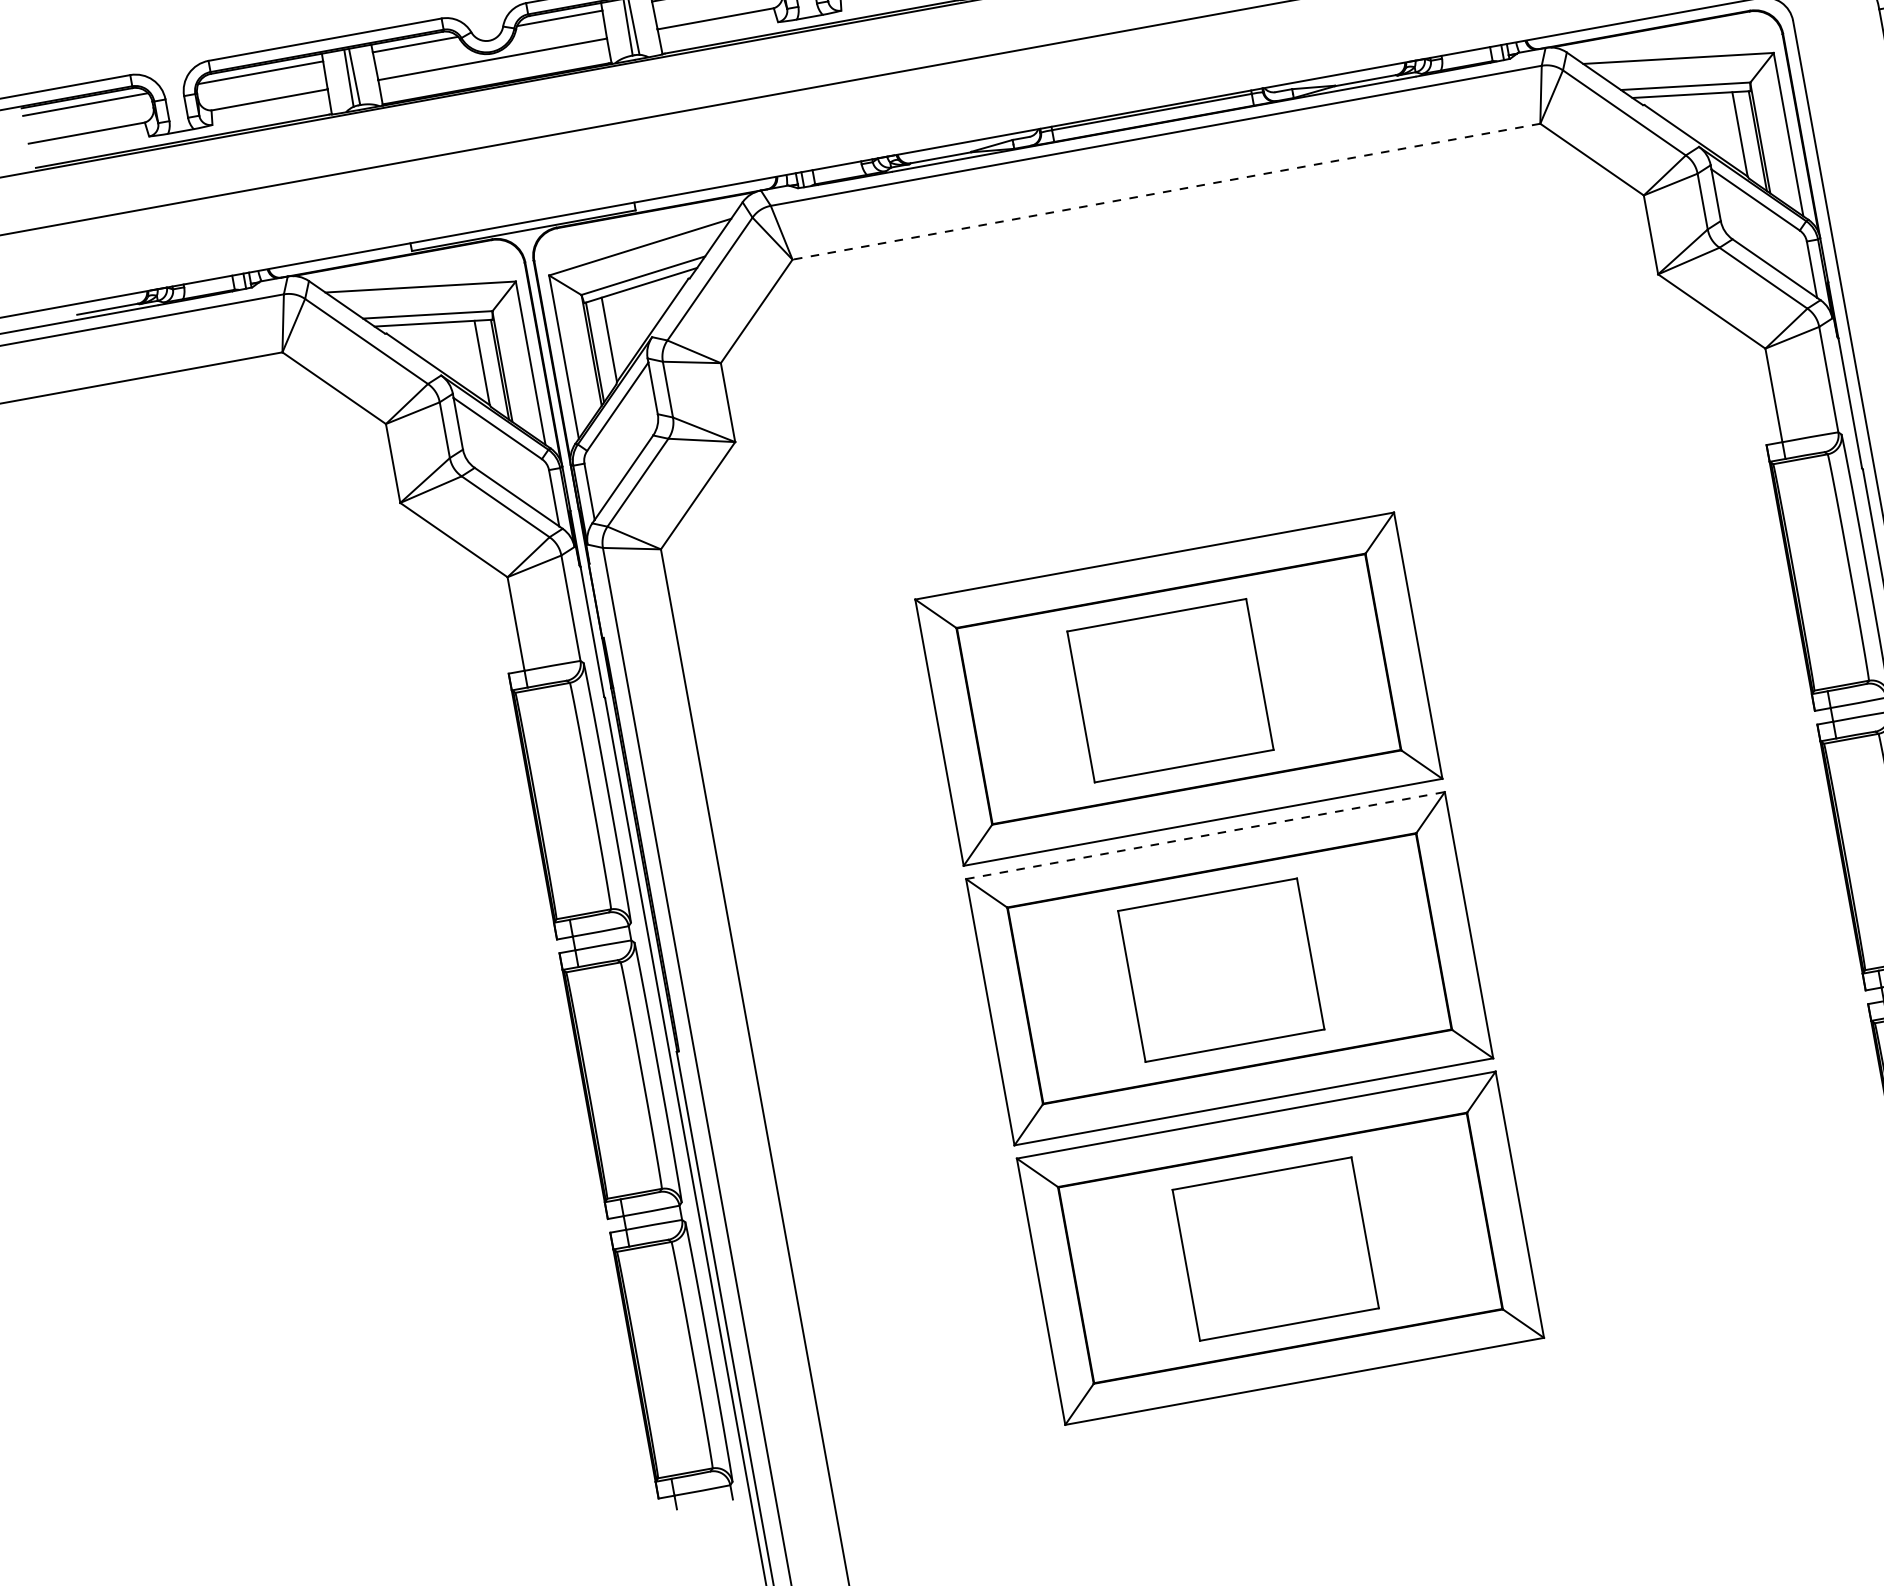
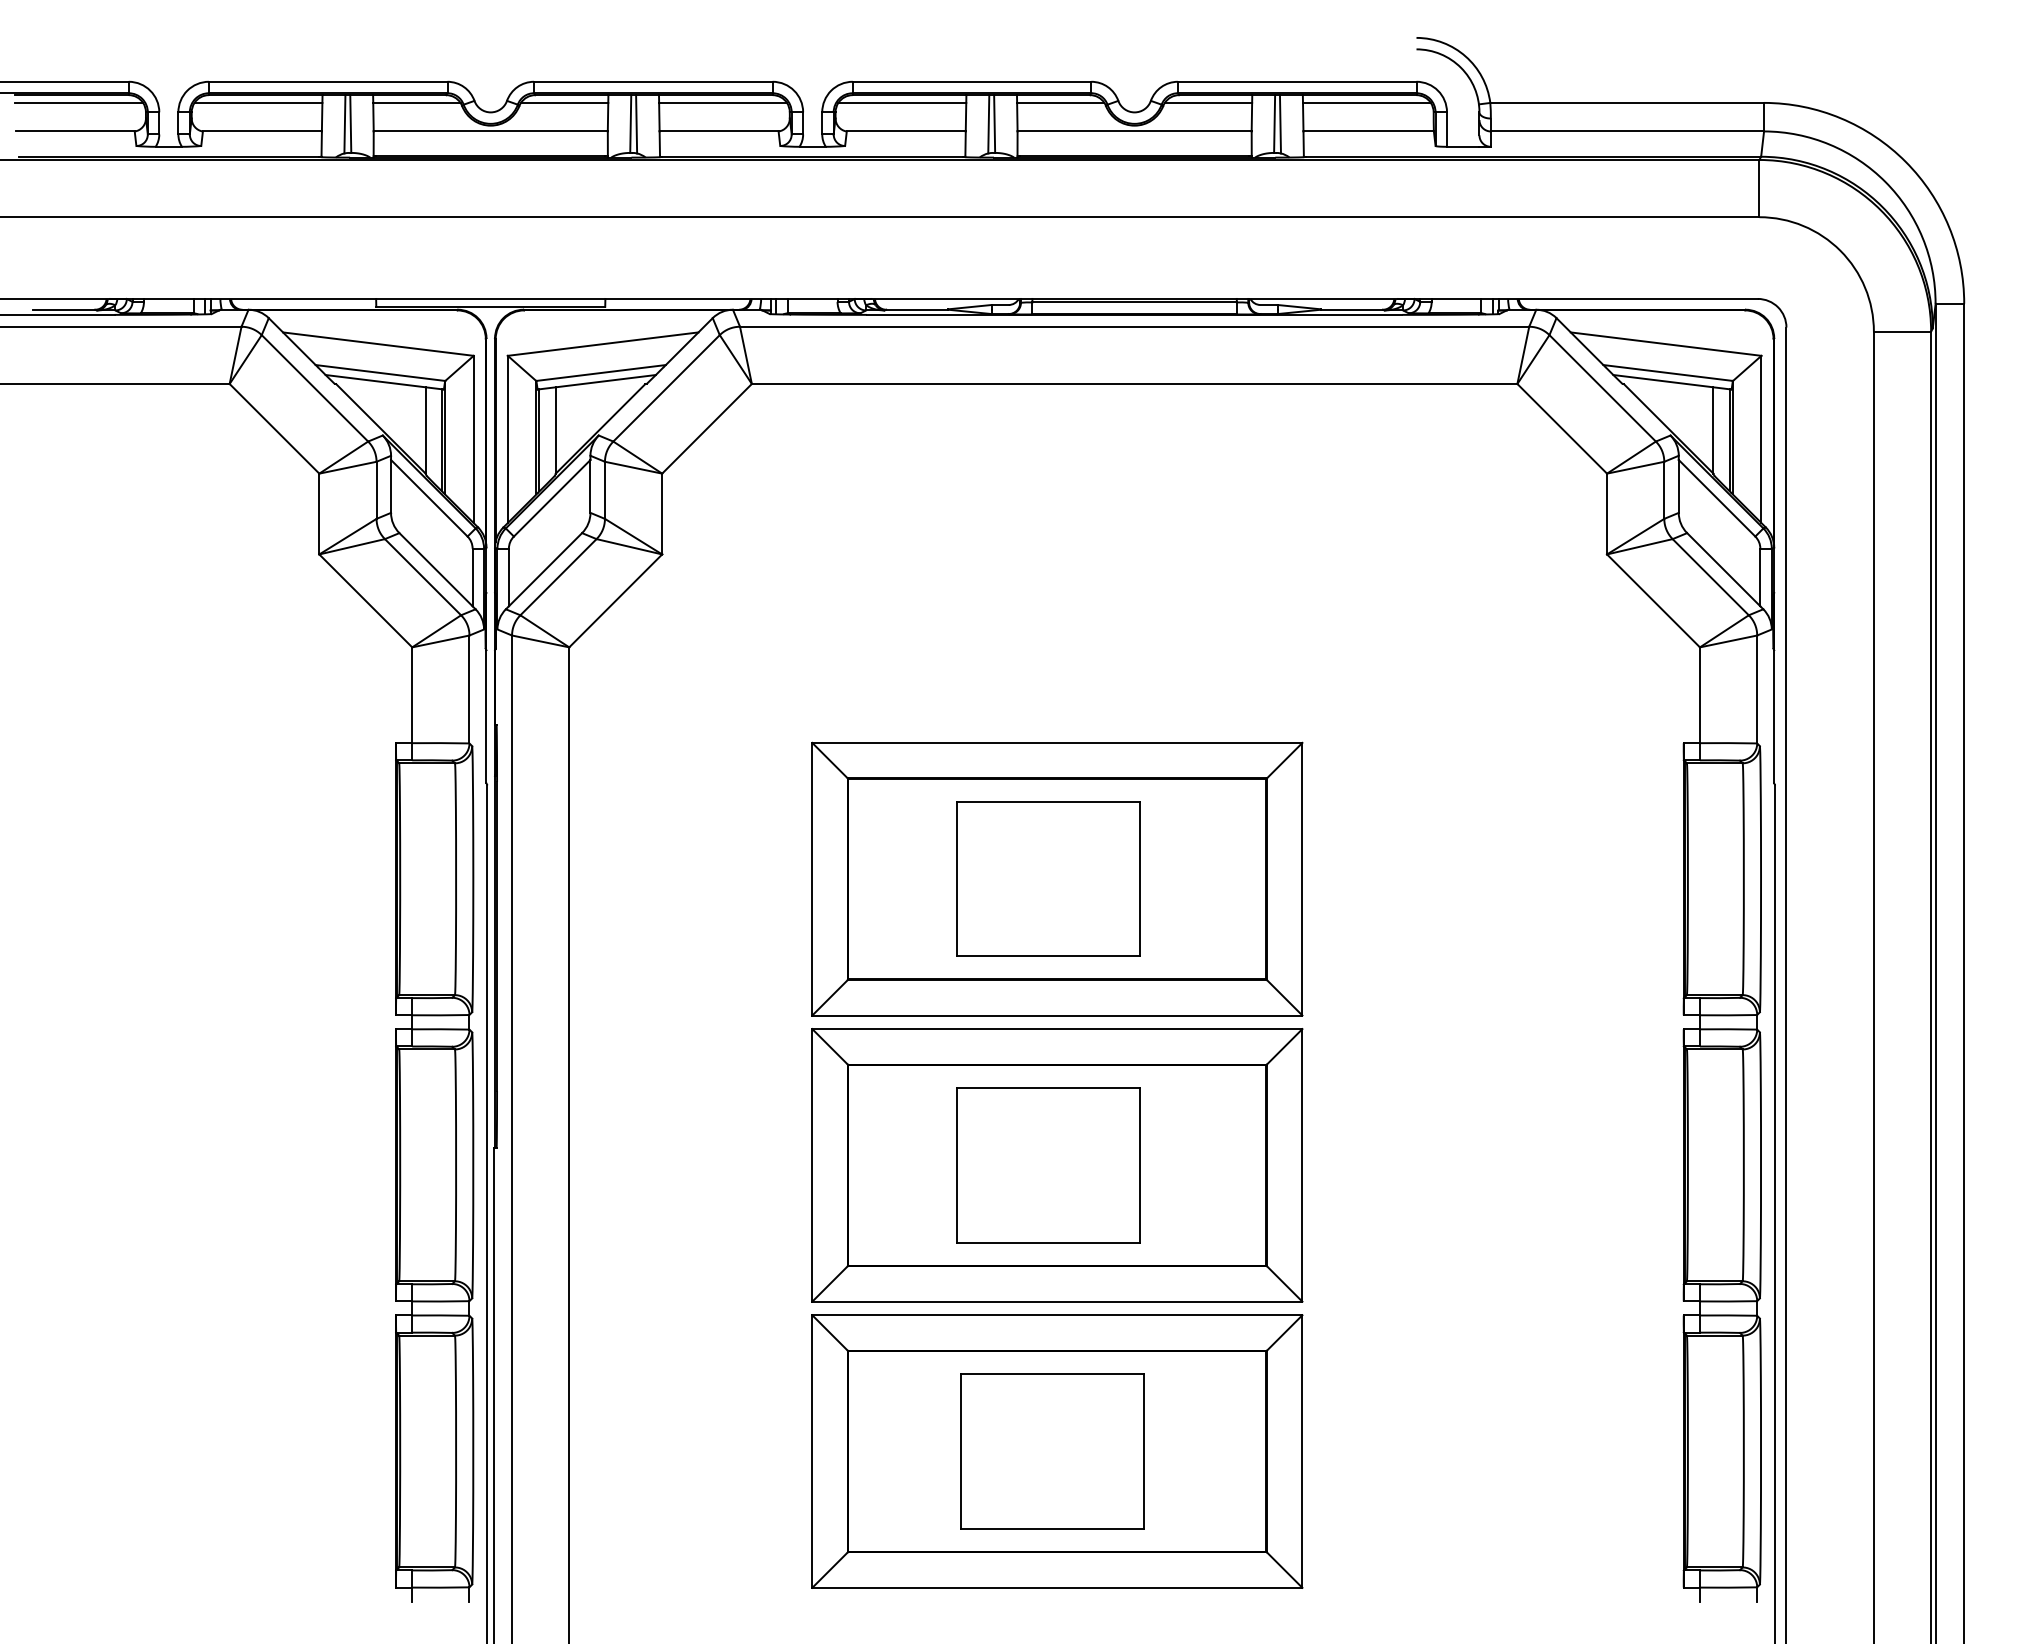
line: (1166, 191) -> (1134, 383), dashed -> solid
line: (1205, 835) -> (1057, 1029), dashed -> solid

